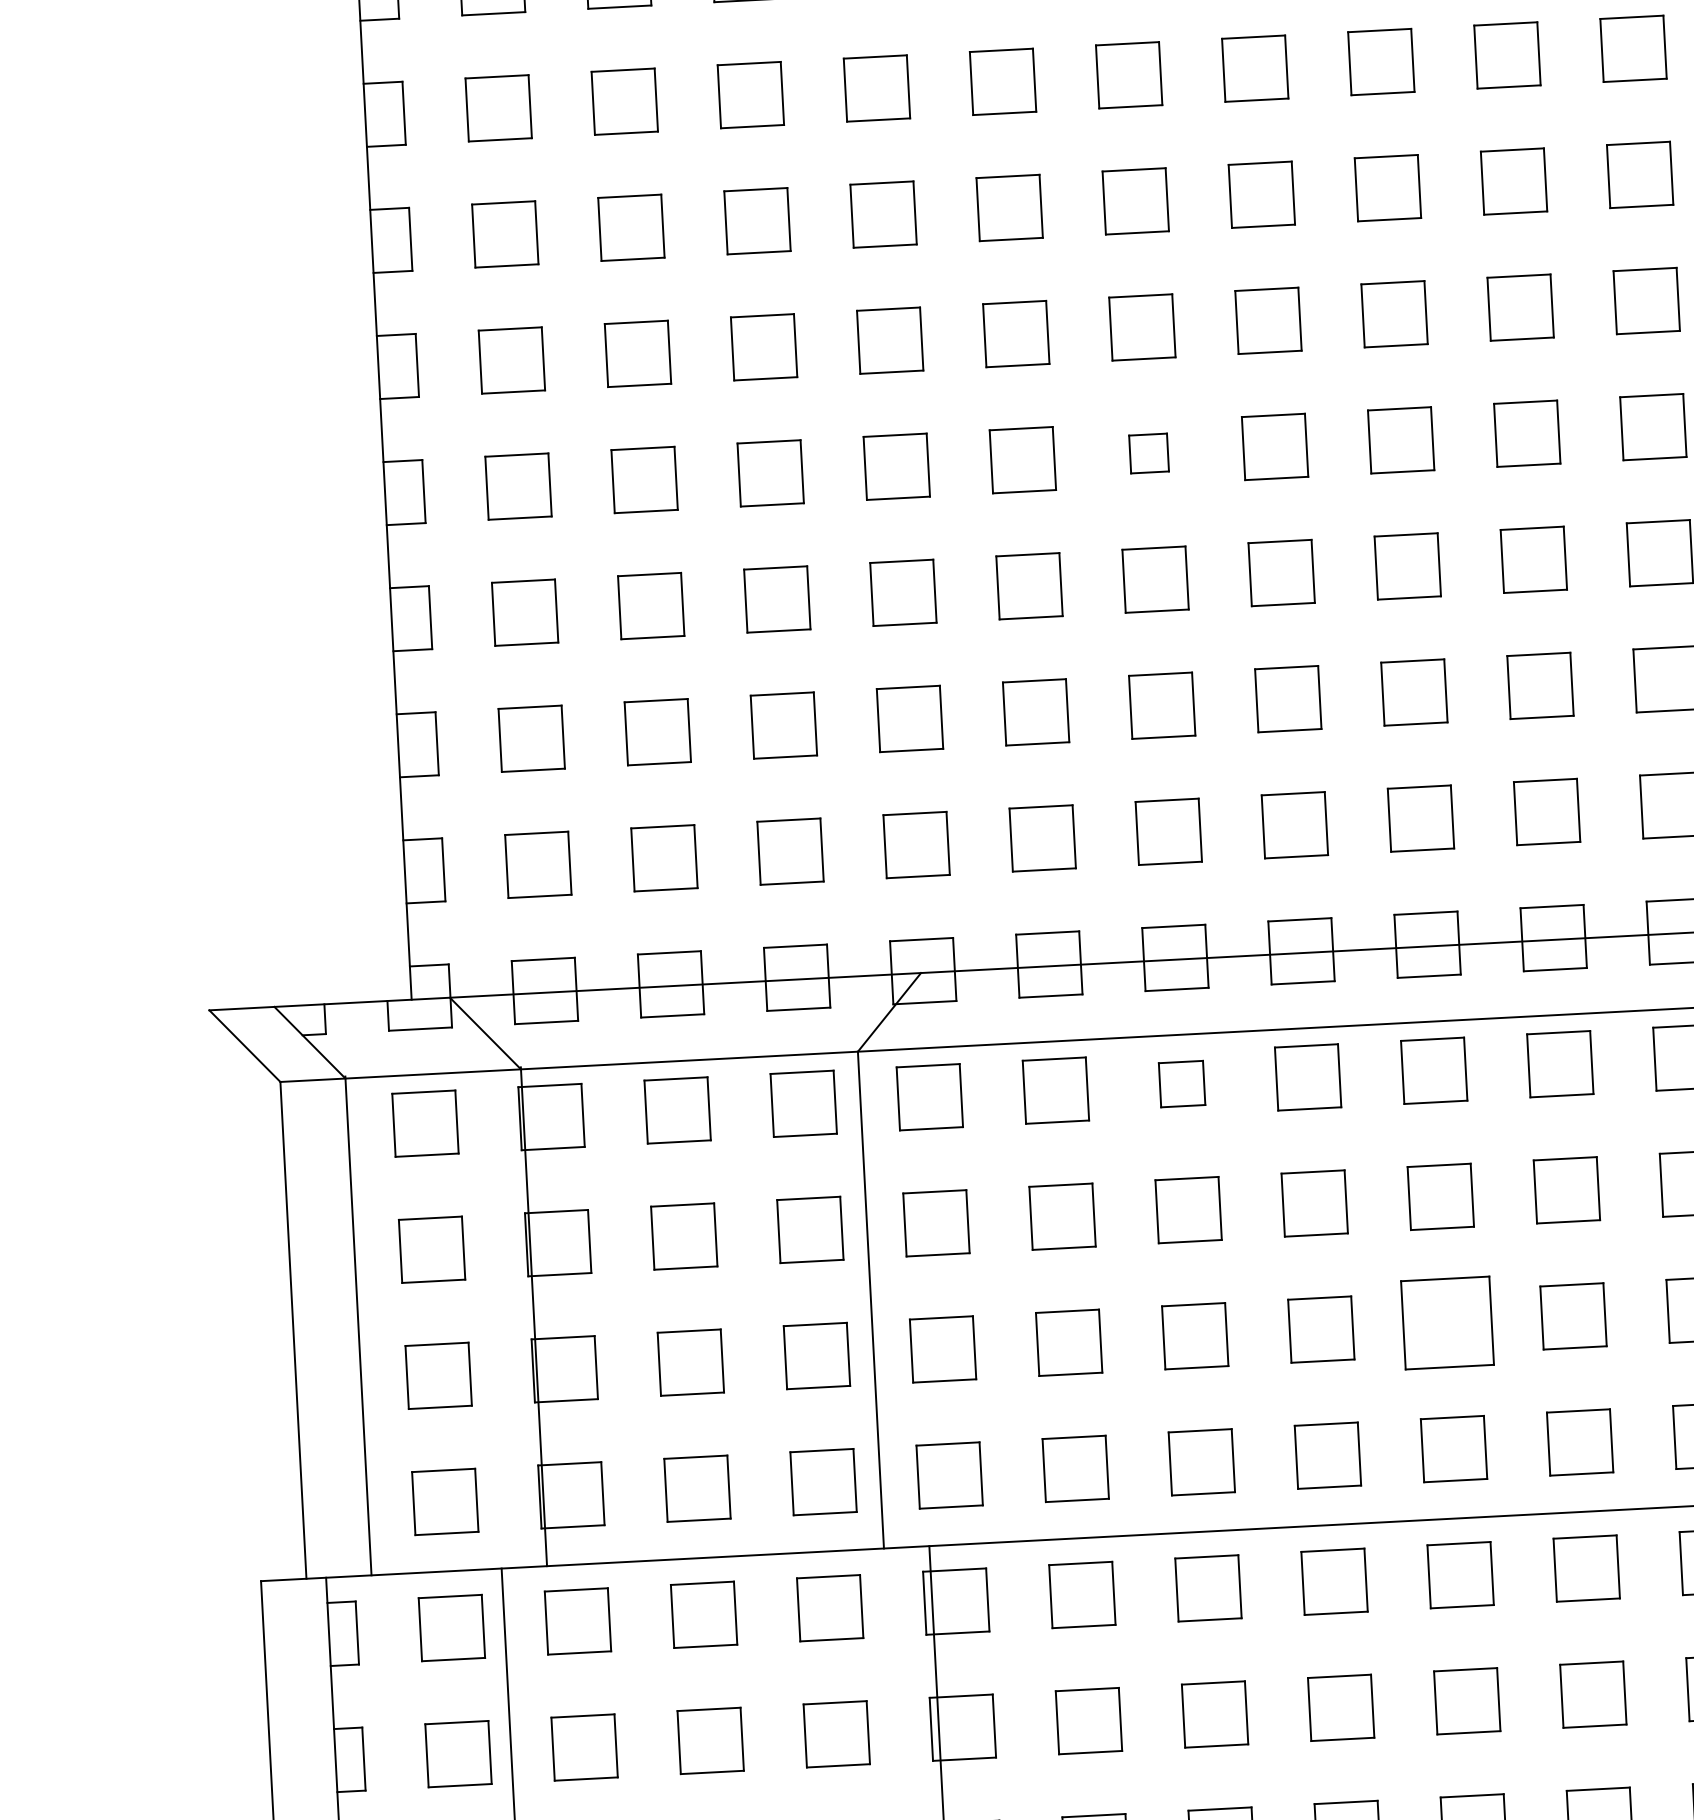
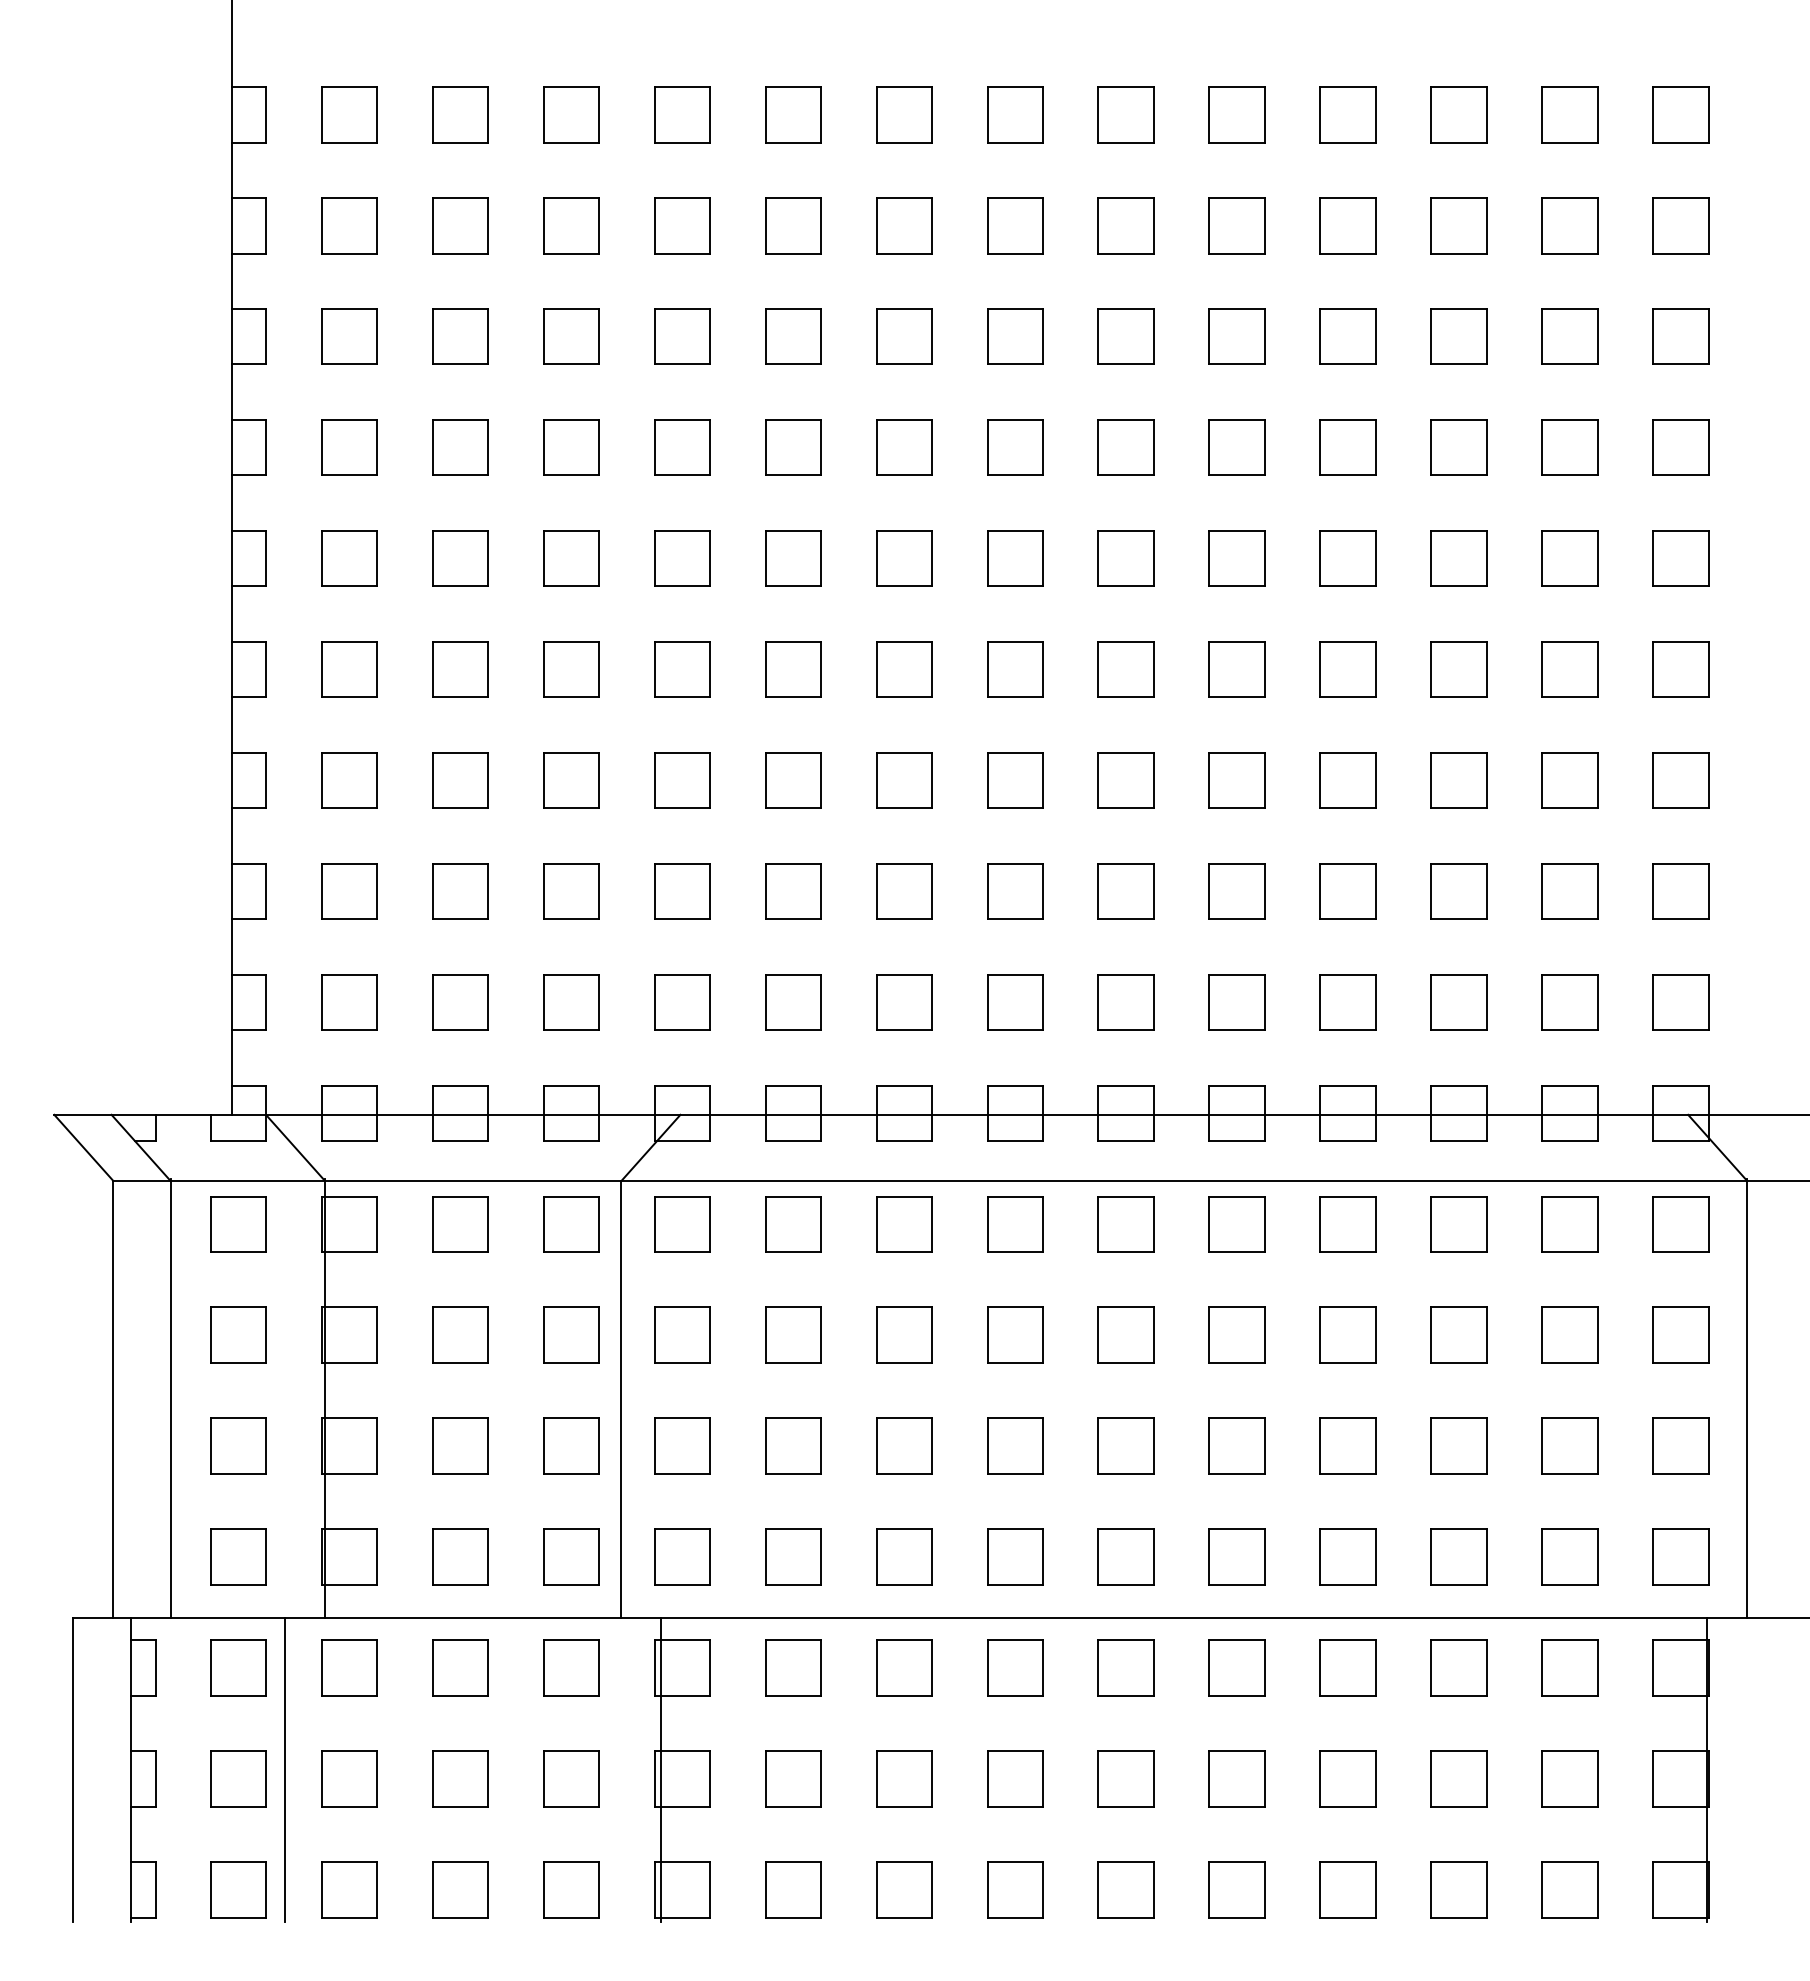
part: (1149, 453) -> (904, 669), size x1.67
part: (1182, 1084) -> (904, 1224), size x1.43
part: (1446, 1322) -> (1125, 1445), size x0.71

